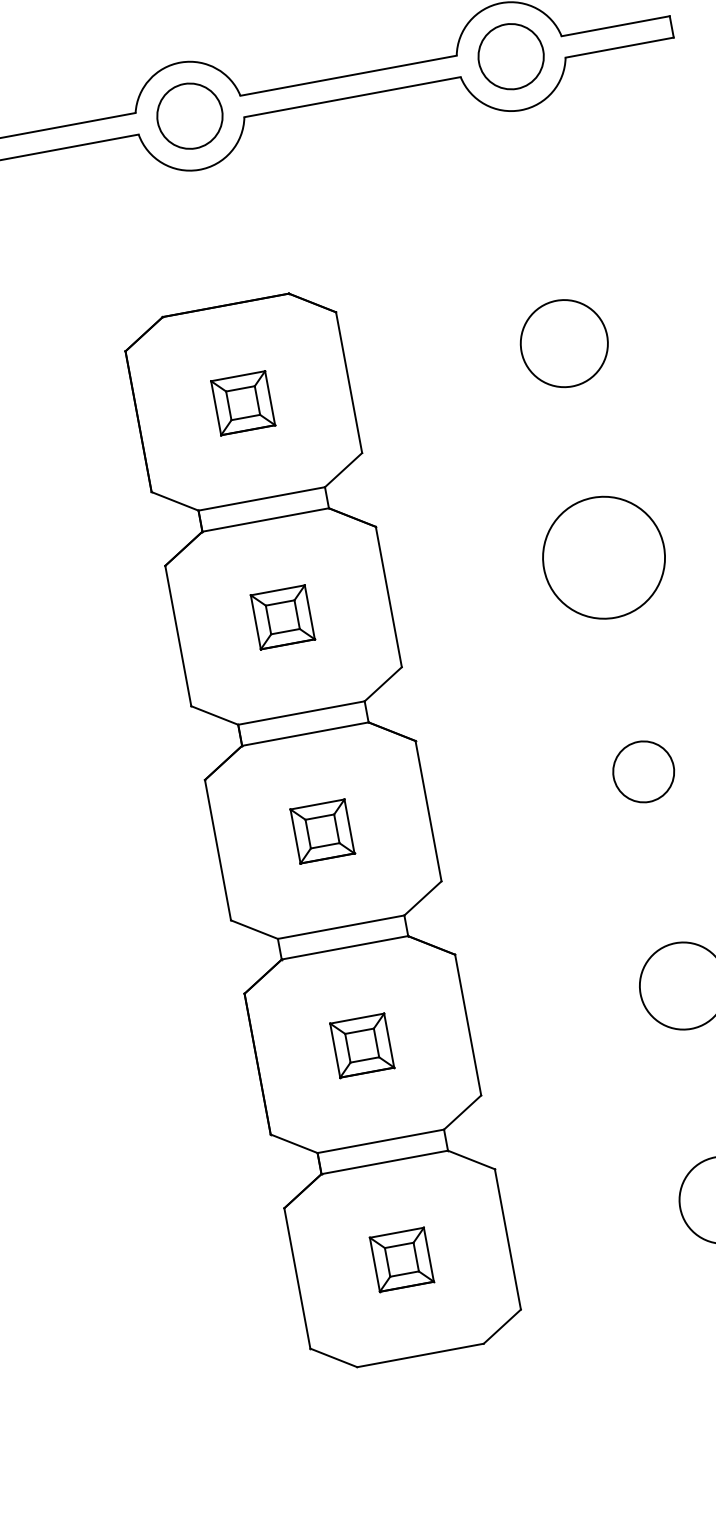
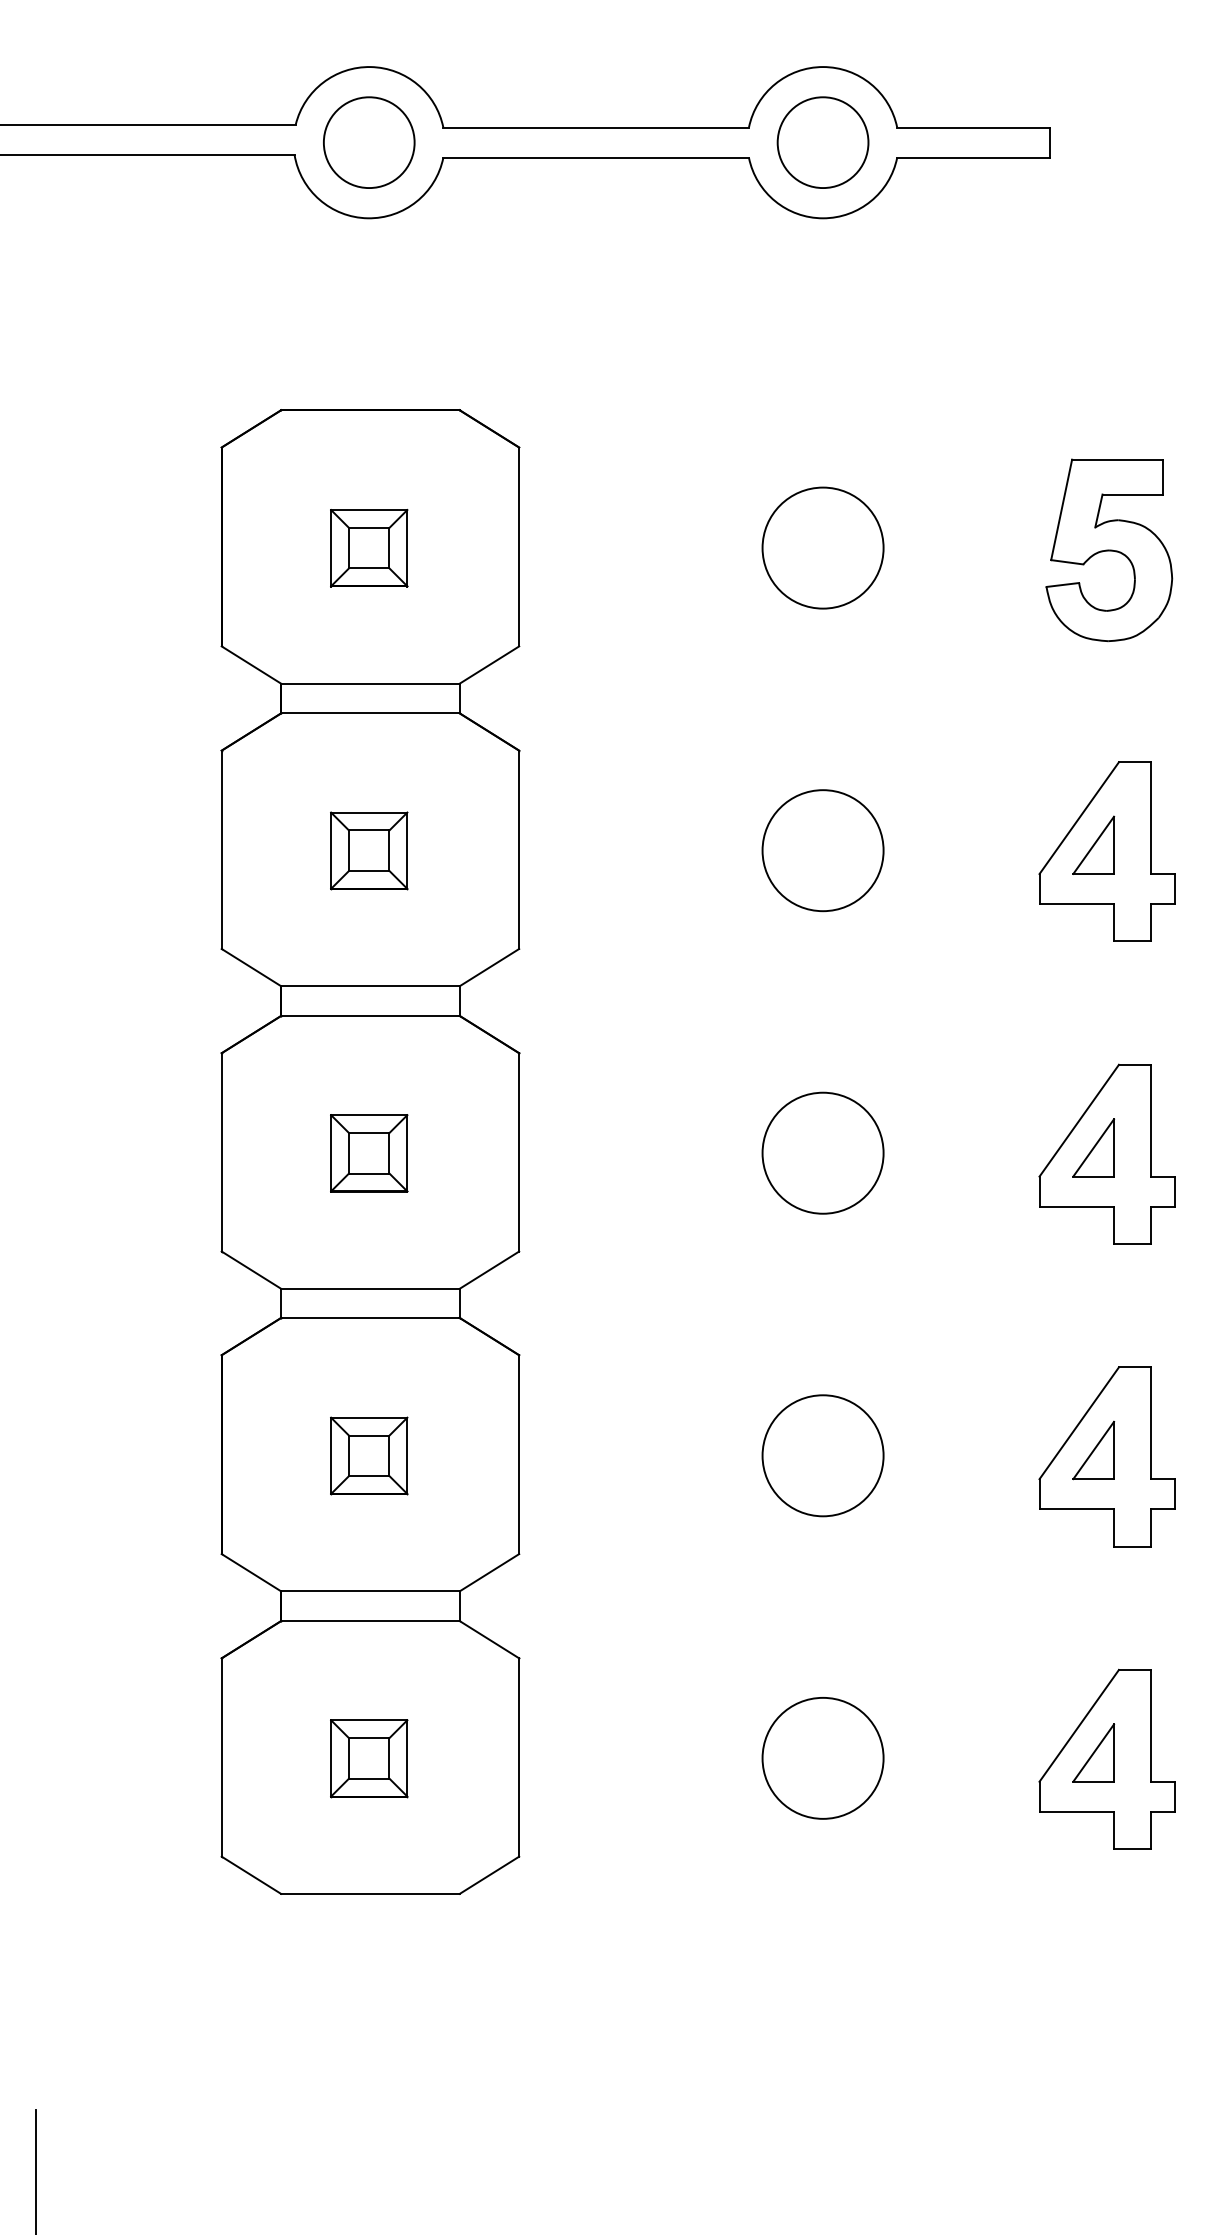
circle: (603, 557) -> (822, 850), size x0.71
circle: (643, 771) -> (822, 1152), size x1.43

